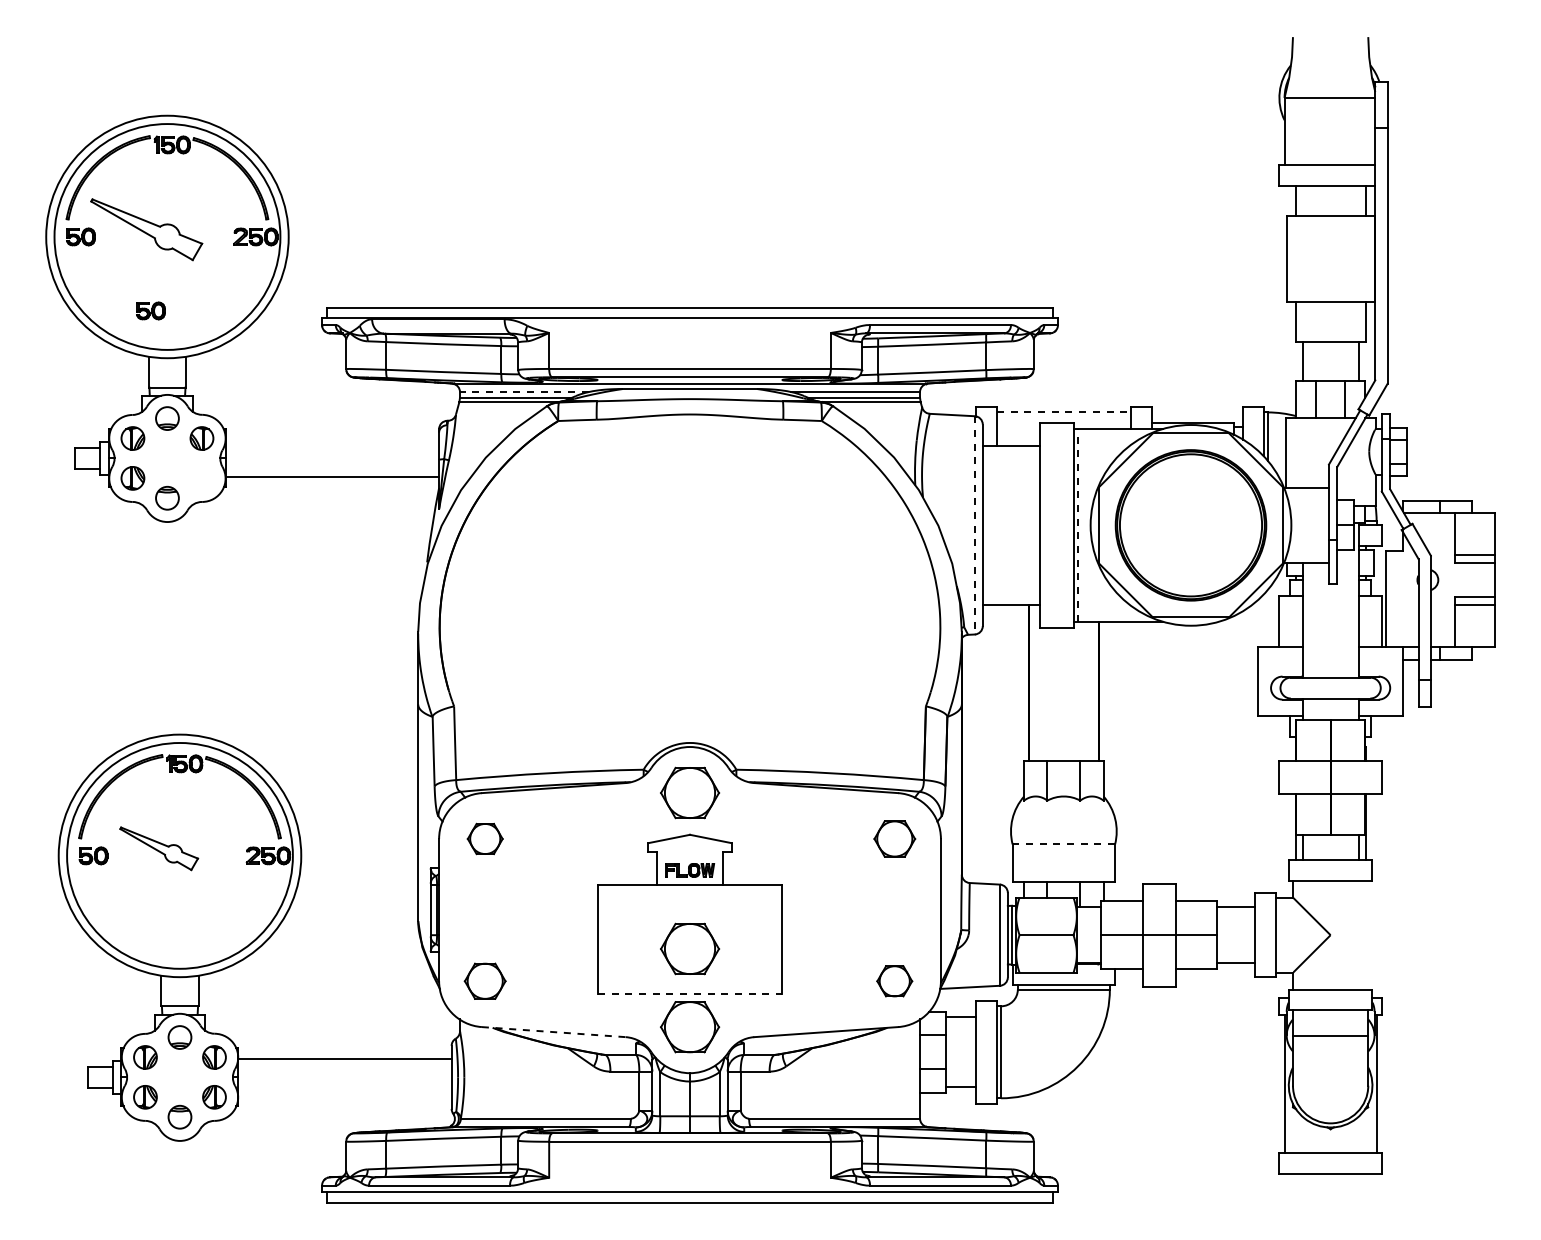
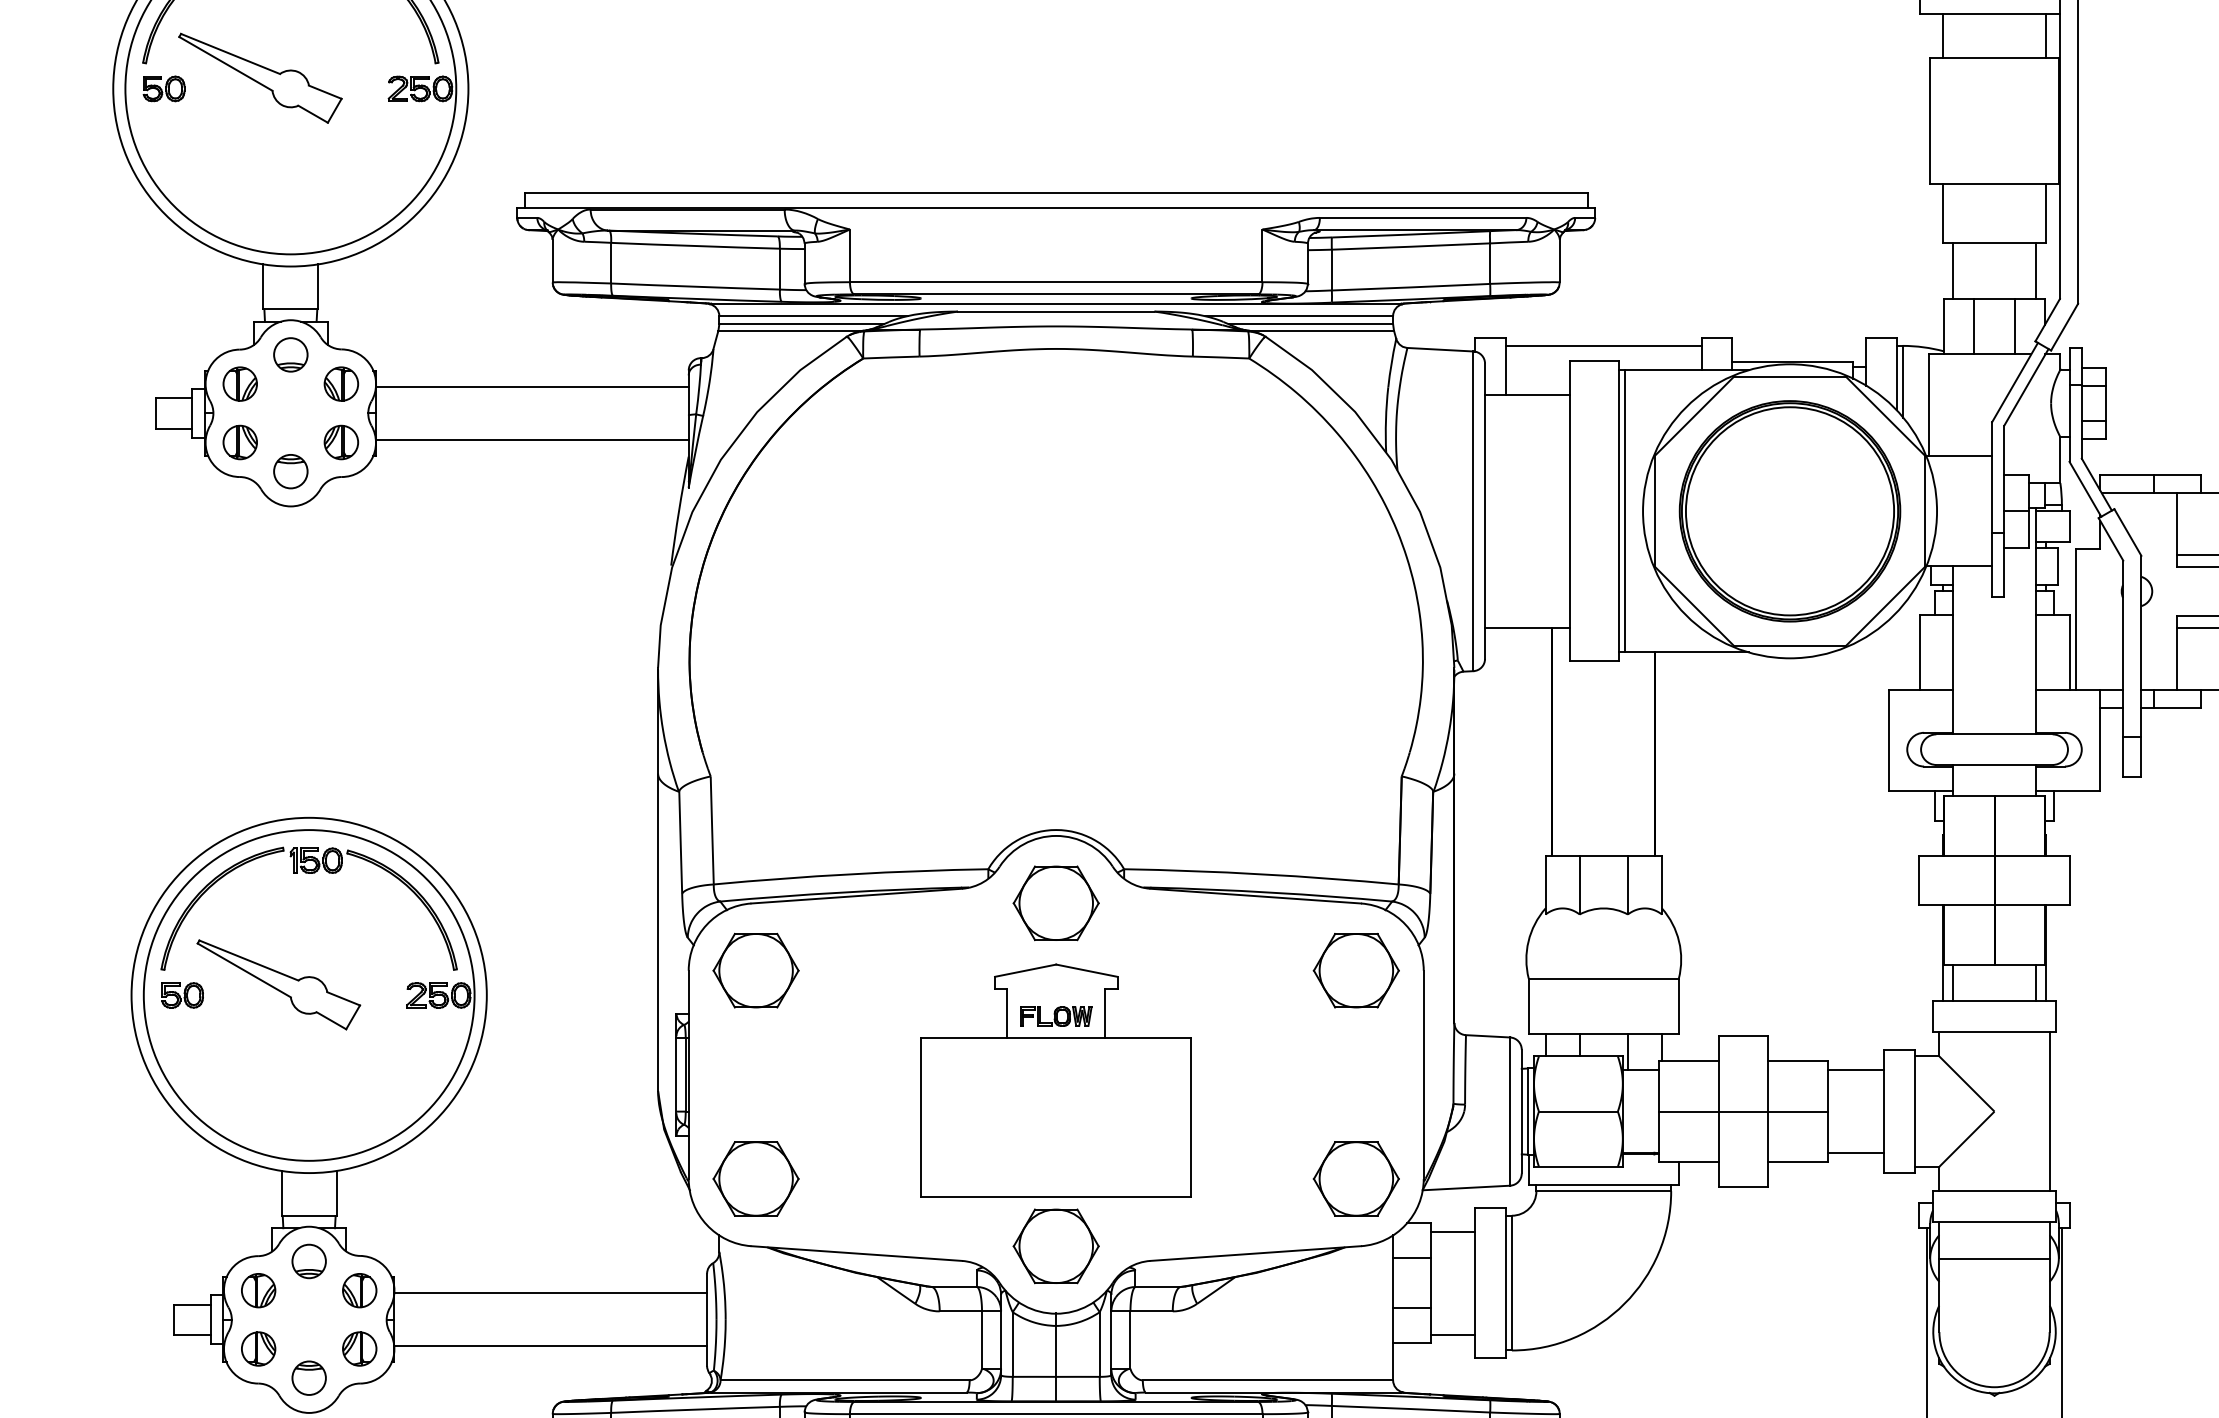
part: (150, 310) -> (265, 196), removed
line: (523, 392) -> (812, 316), dashed -> solid
line: (1063, 412) -> (1603, 346), dashed -> solid
line: (332, 440) -> (532, 387), added
part: (201, 478) -> (340, 442), added
line: (1078, 524) -> (1625, 510), dashed -> solid
line: (974, 525) -> (1472, 511), dashed -> solid
part: (485, 838) -> (756, 969), size x1.67
part: (894, 838) -> (1355, 969), size x1.43
line: (1063, 844) -> (1603, 978), dashed -> solid
part: (158, 848) -> (277, 984), size x1.43
line: (1368, 934) -> (2049, 1110), added
part: (689, 948) -> (1055, 1131), removed
part: (485, 981) -> (756, 1179), size x1.43
part: (894, 981) -> (1355, 1179), size x1.67
line: (690, 993) -> (1056, 1196), dashed -> solid
line: (554, 1032) -> (857, 1254), dashed -> solid
line: (344, 1095) -> (550, 1346), added

